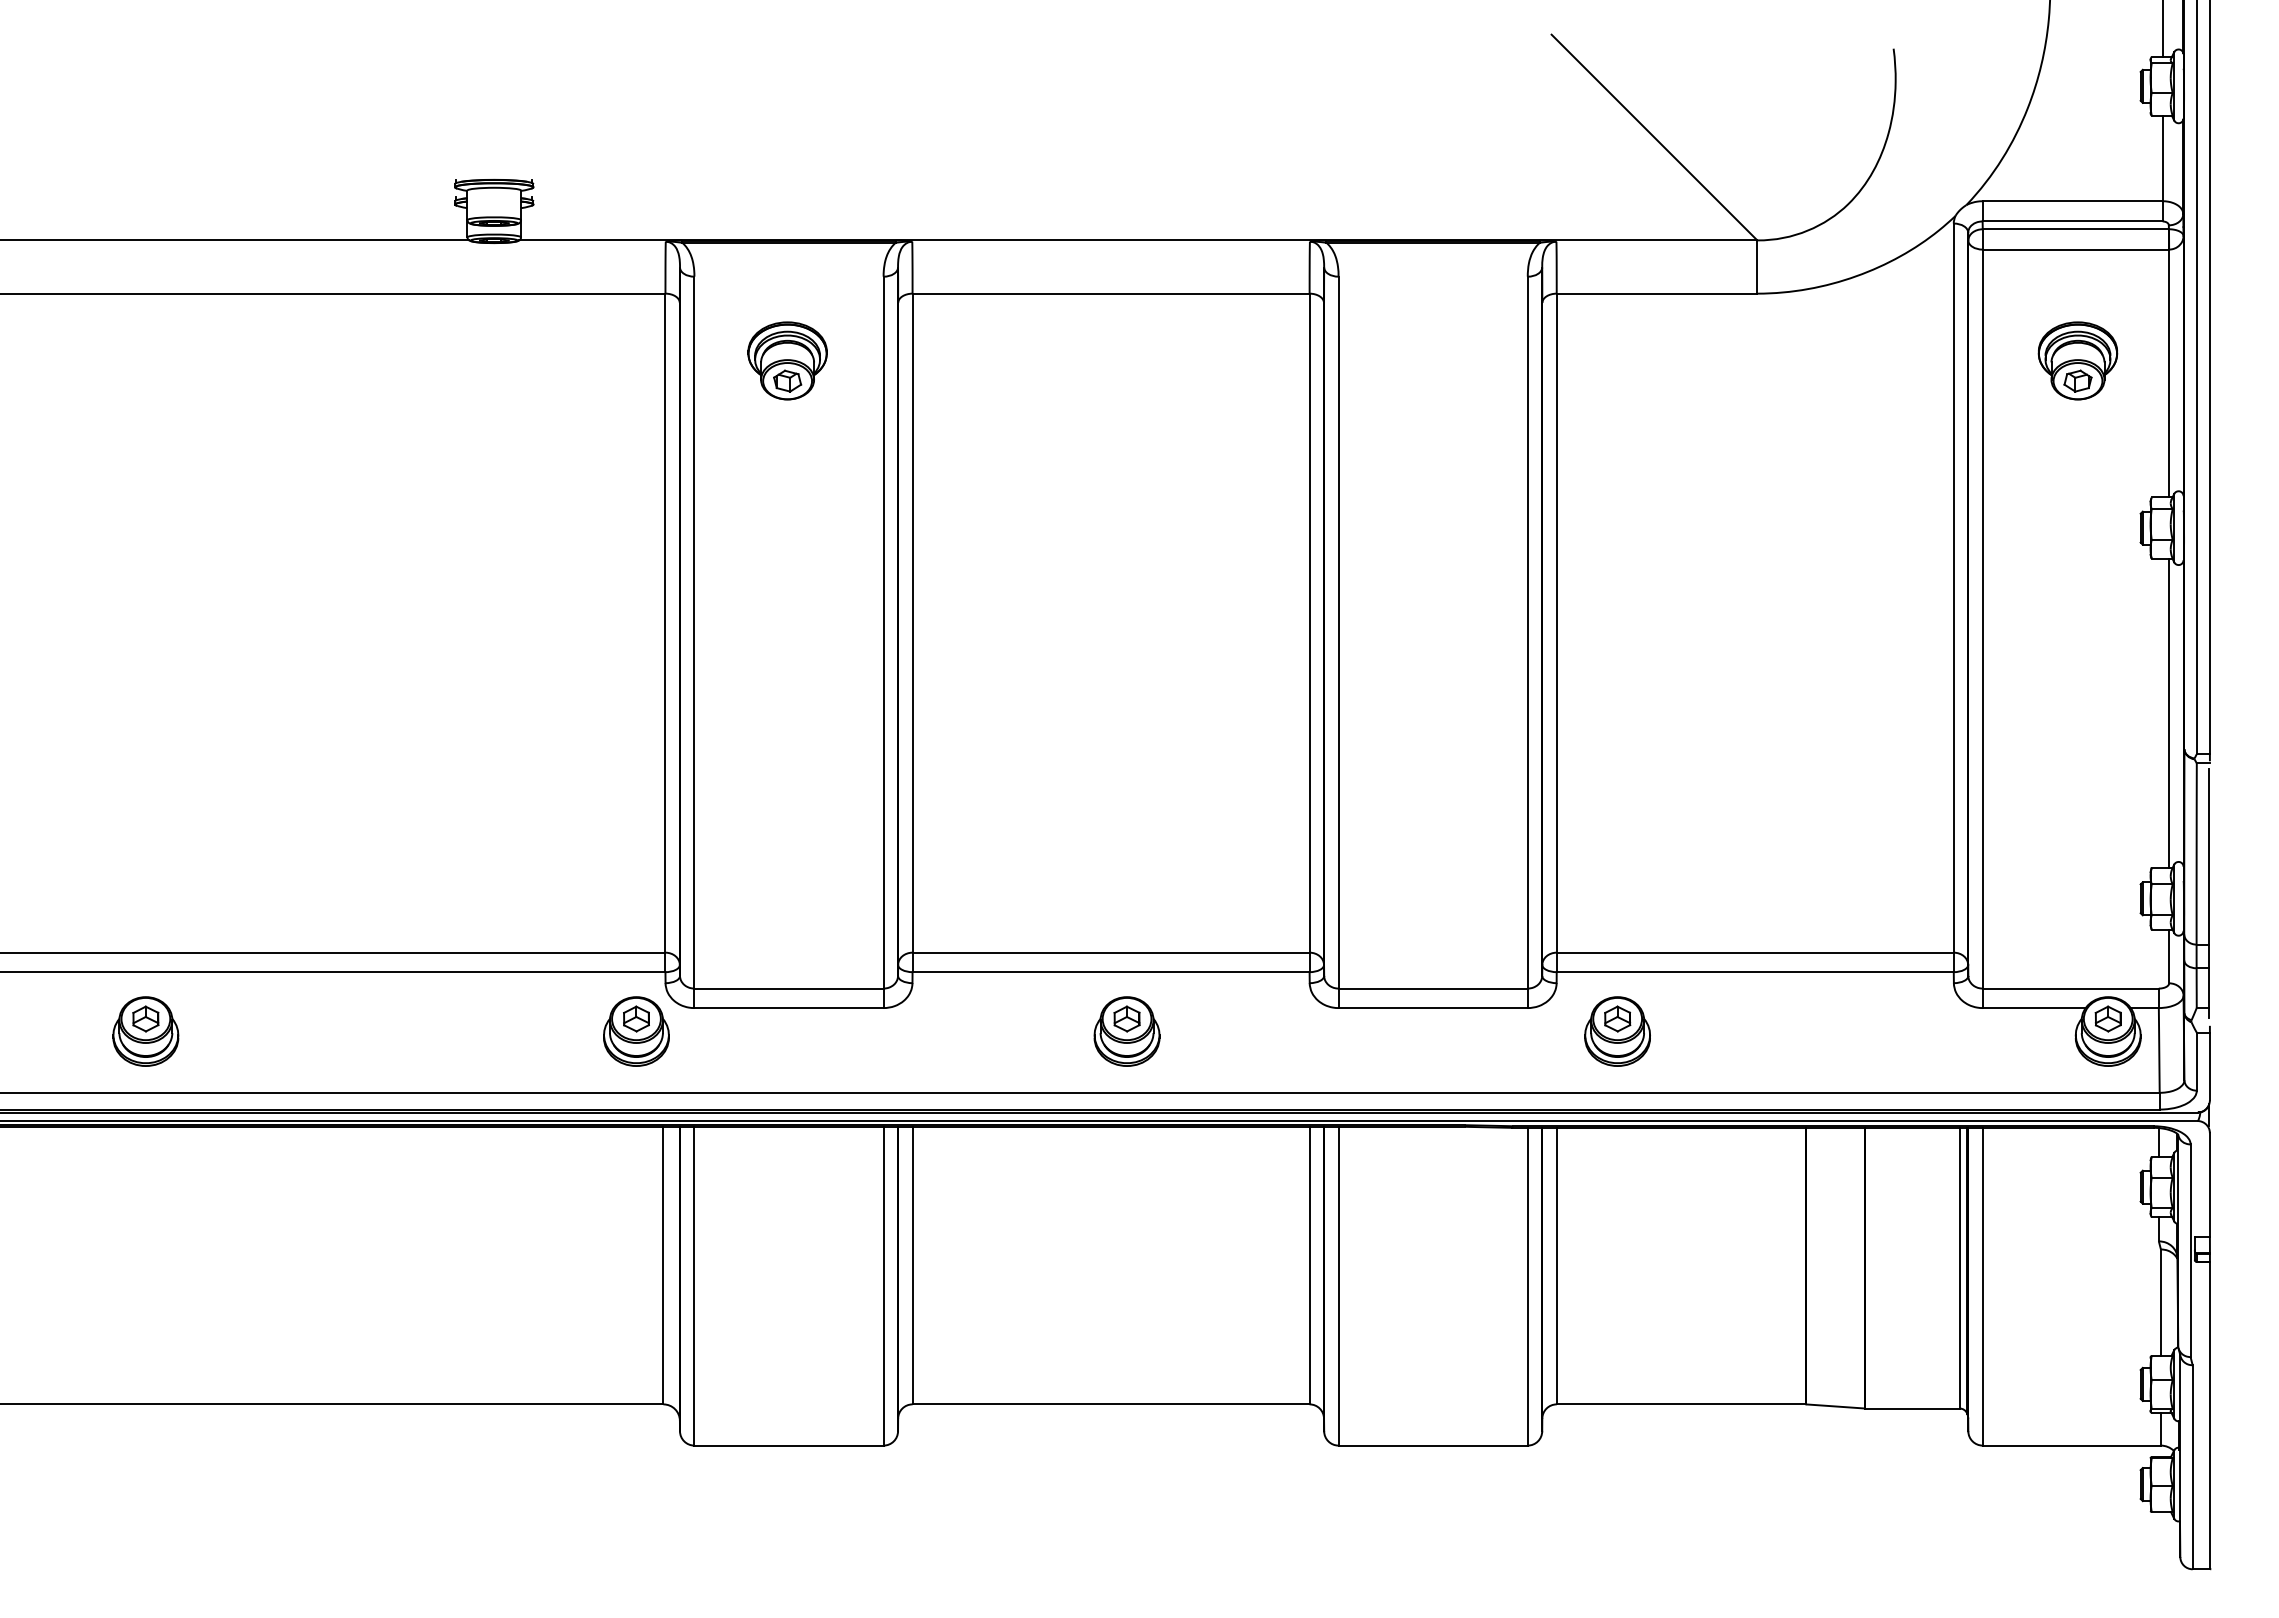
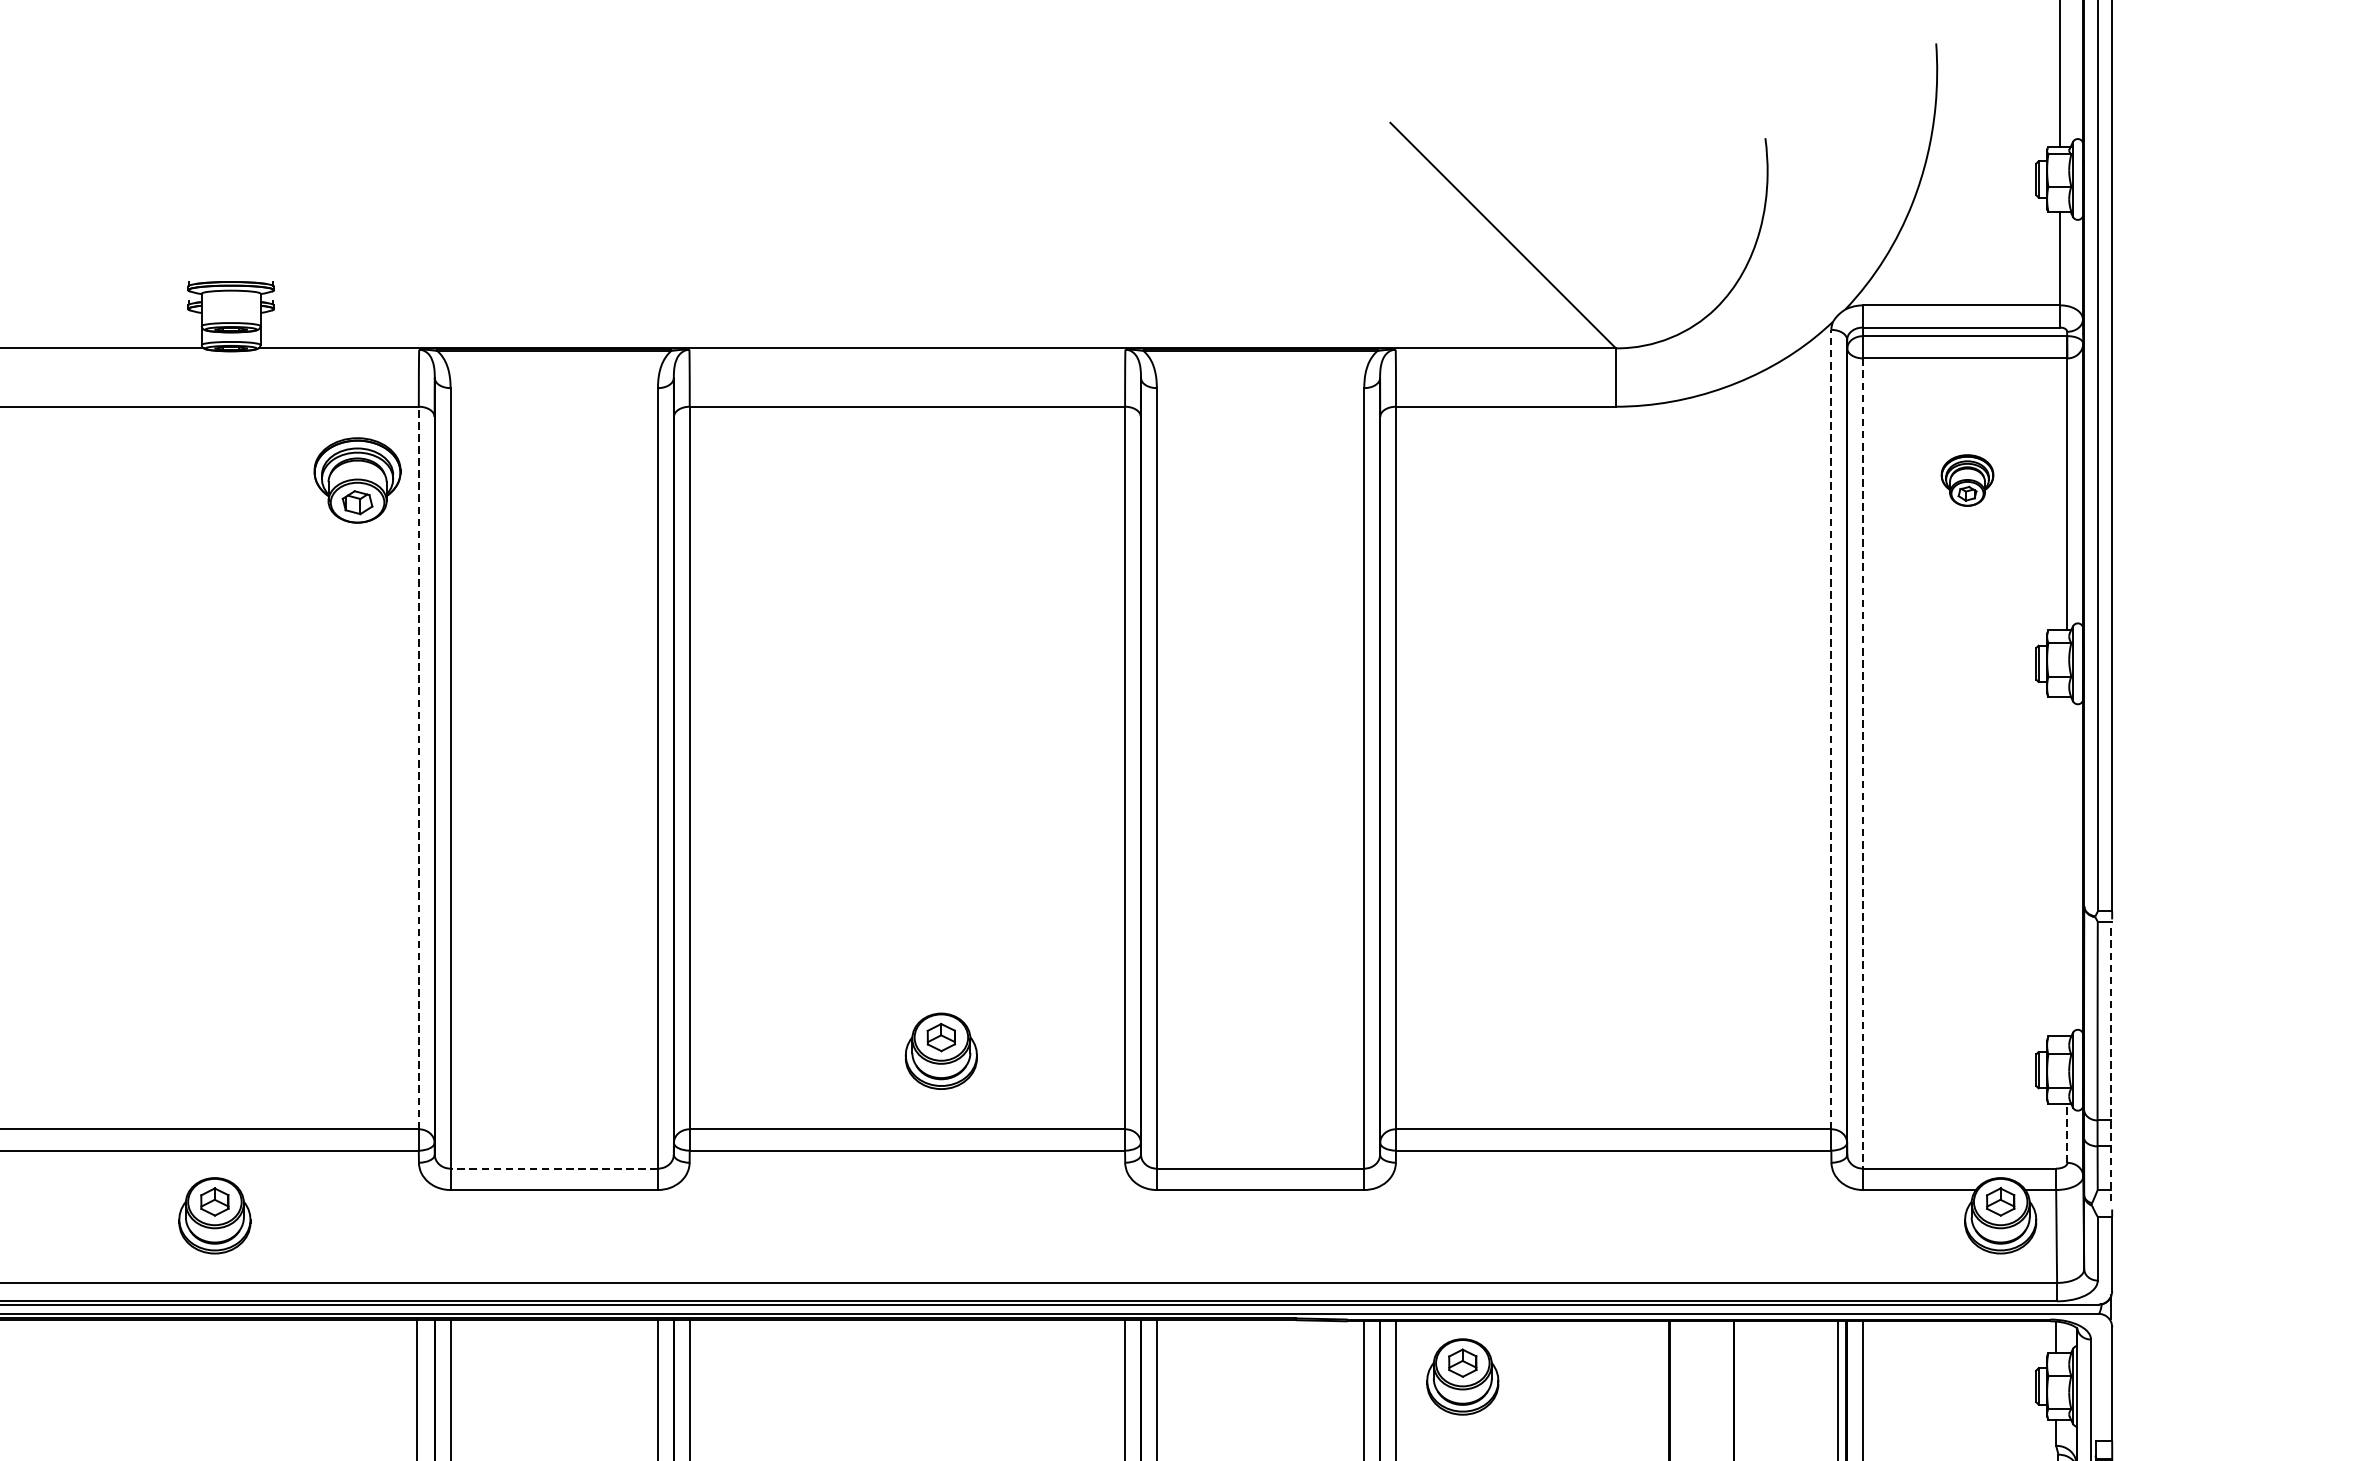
part: (787, 360) -> (357, 480), moved
part: (2077, 360) -> (1966, 480), size x0.6
line: (1953, 588) -> (1831, 729), solid -> dashed
line: (1982, 619) -> (1862, 763), solid -> dashed
line: (665, 623) -> (418, 768), solid -> dashed
line: (2169, 712) -> (2067, 865), removed
line: (2209, 893) -> (2111, 1064), solid -> dashed
line: (2169, 956) -> (2067, 1133), solid -> dashed
line: (789, 988) -> (554, 1168), solid -> dashed
part: (636, 1031) -> (214, 1215), moved
part: (1126, 1031) -> (940, 1051), moved
part: (1617, 1031) -> (1462, 1376), moved

